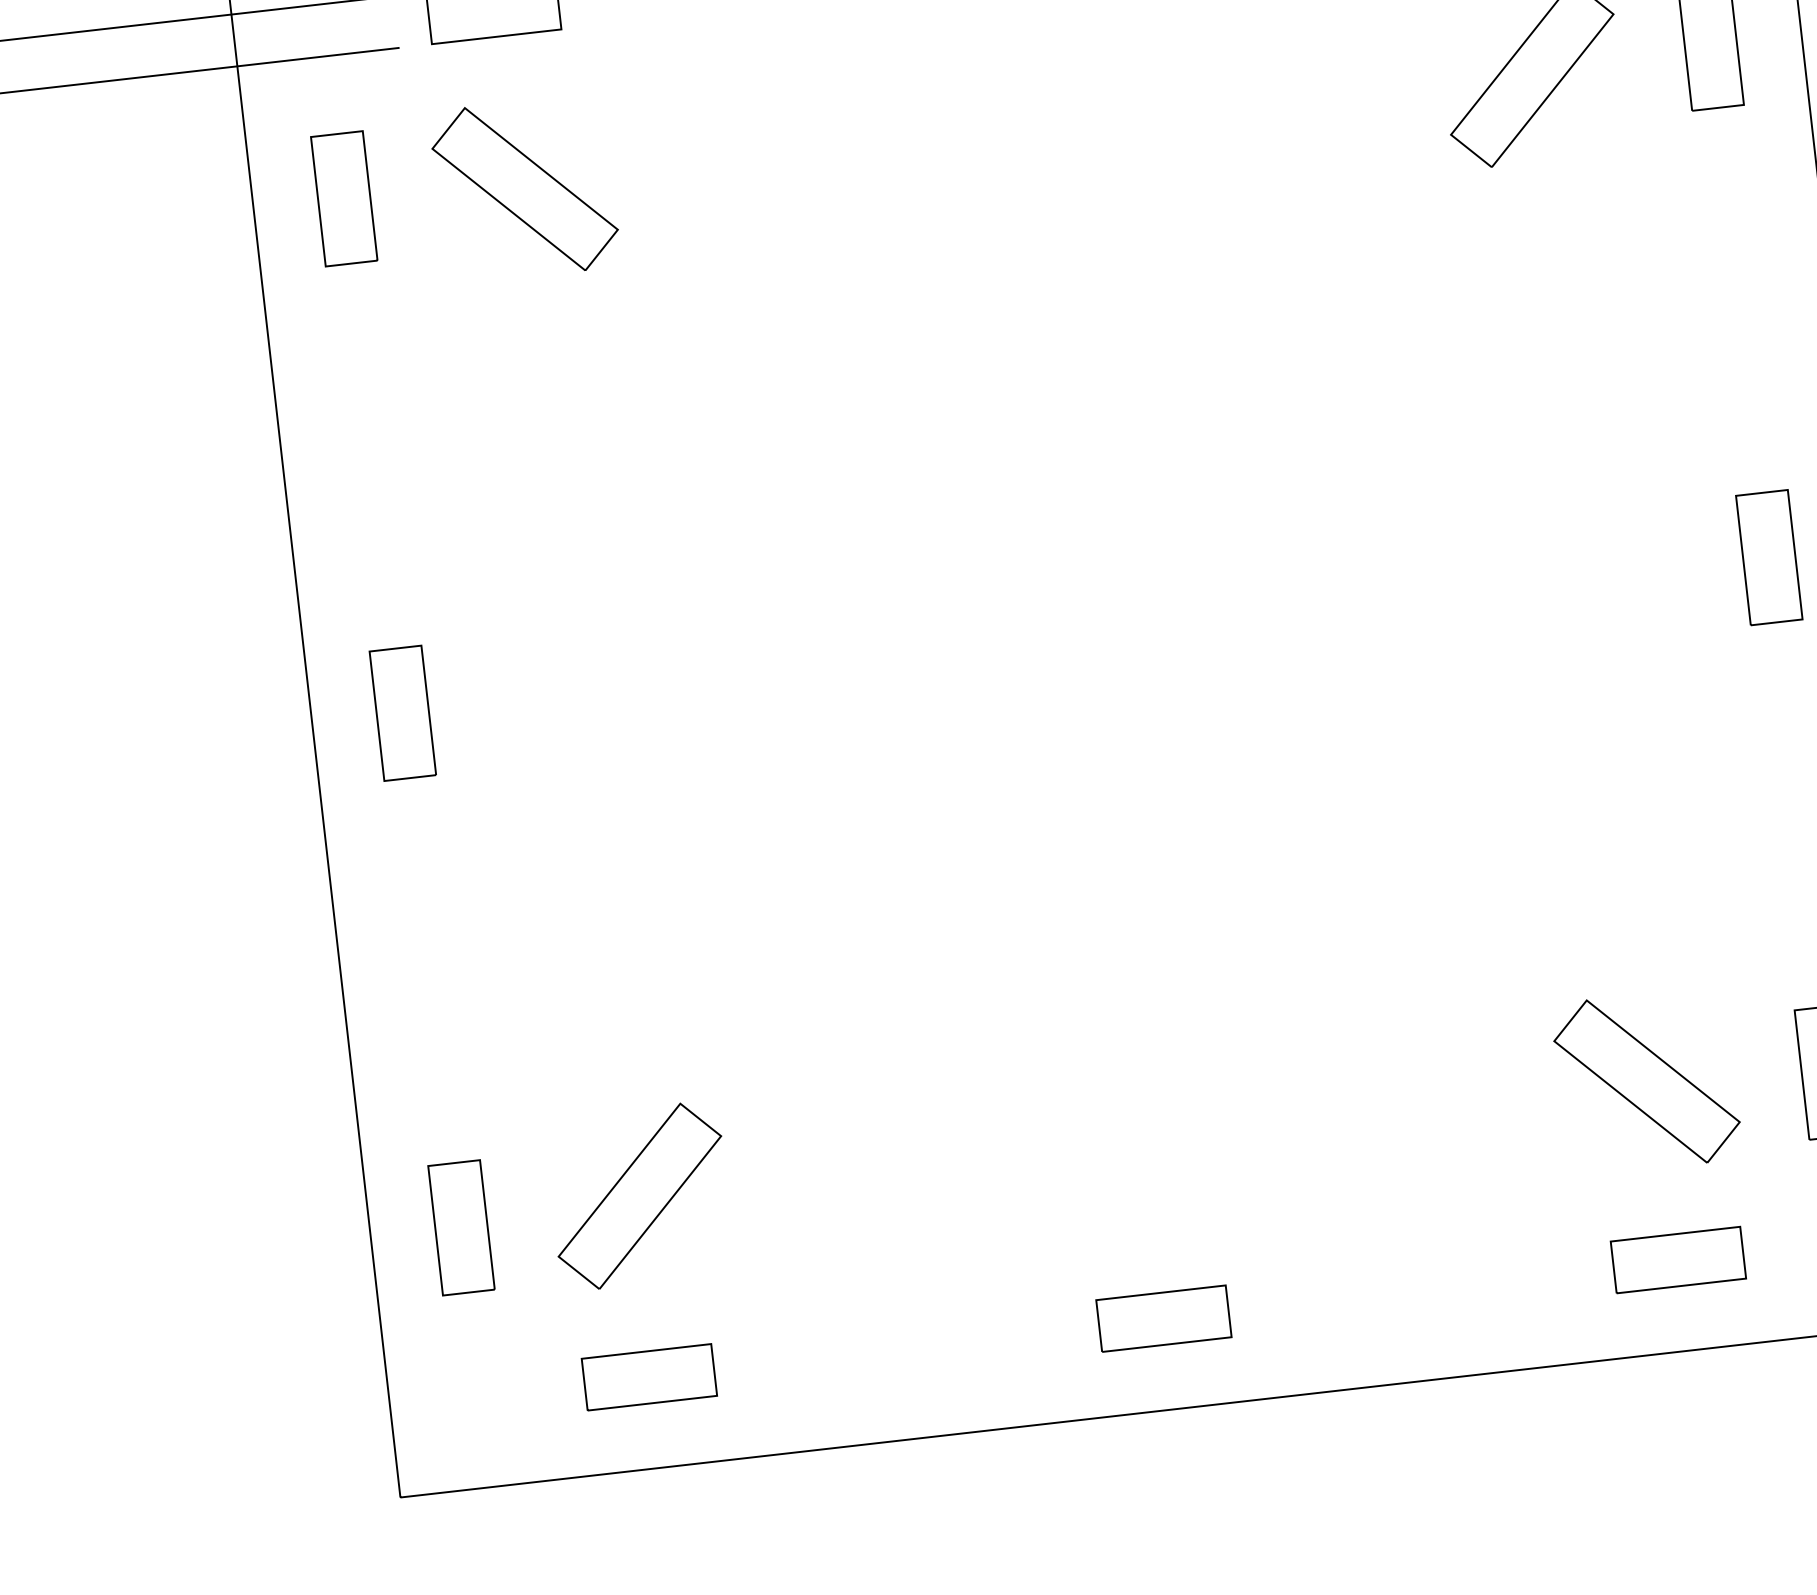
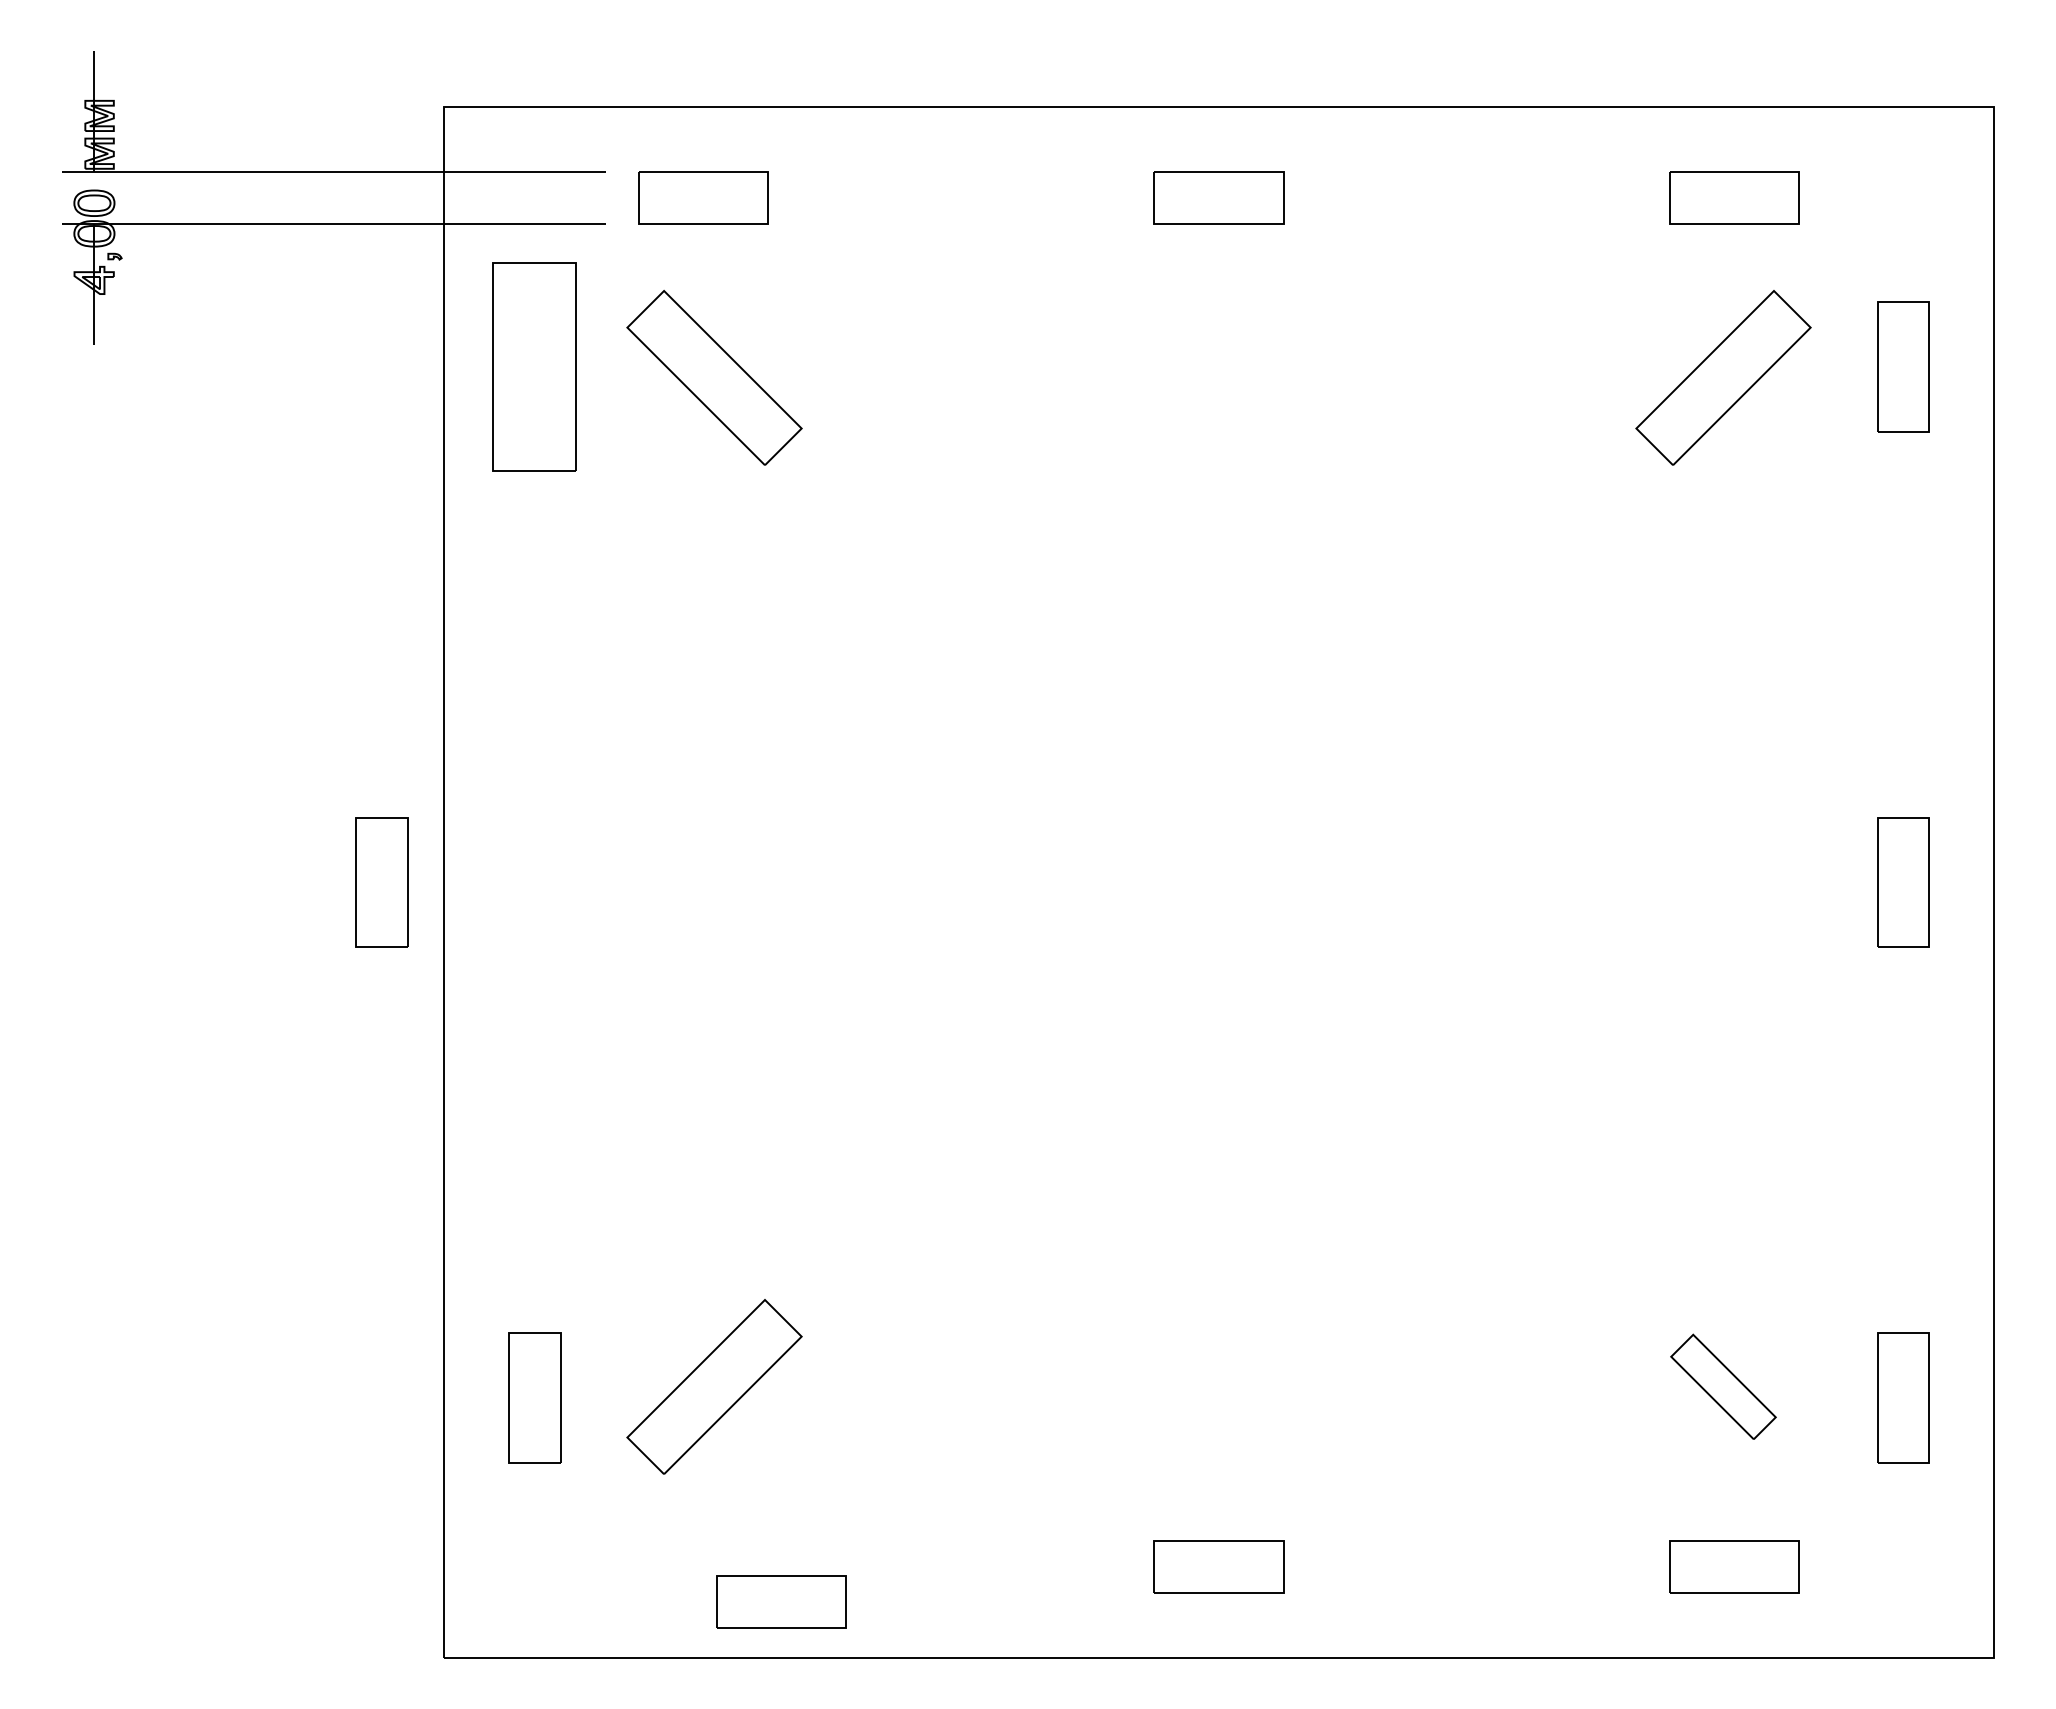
part: (344, 198) -> (534, 366), size x1.6
part: (402, 713) -> (381, 882), moved
part: (1646, 1081) -> (1723, 1386), size x0.6
part: (649, 1376) -> (781, 1601), moved

